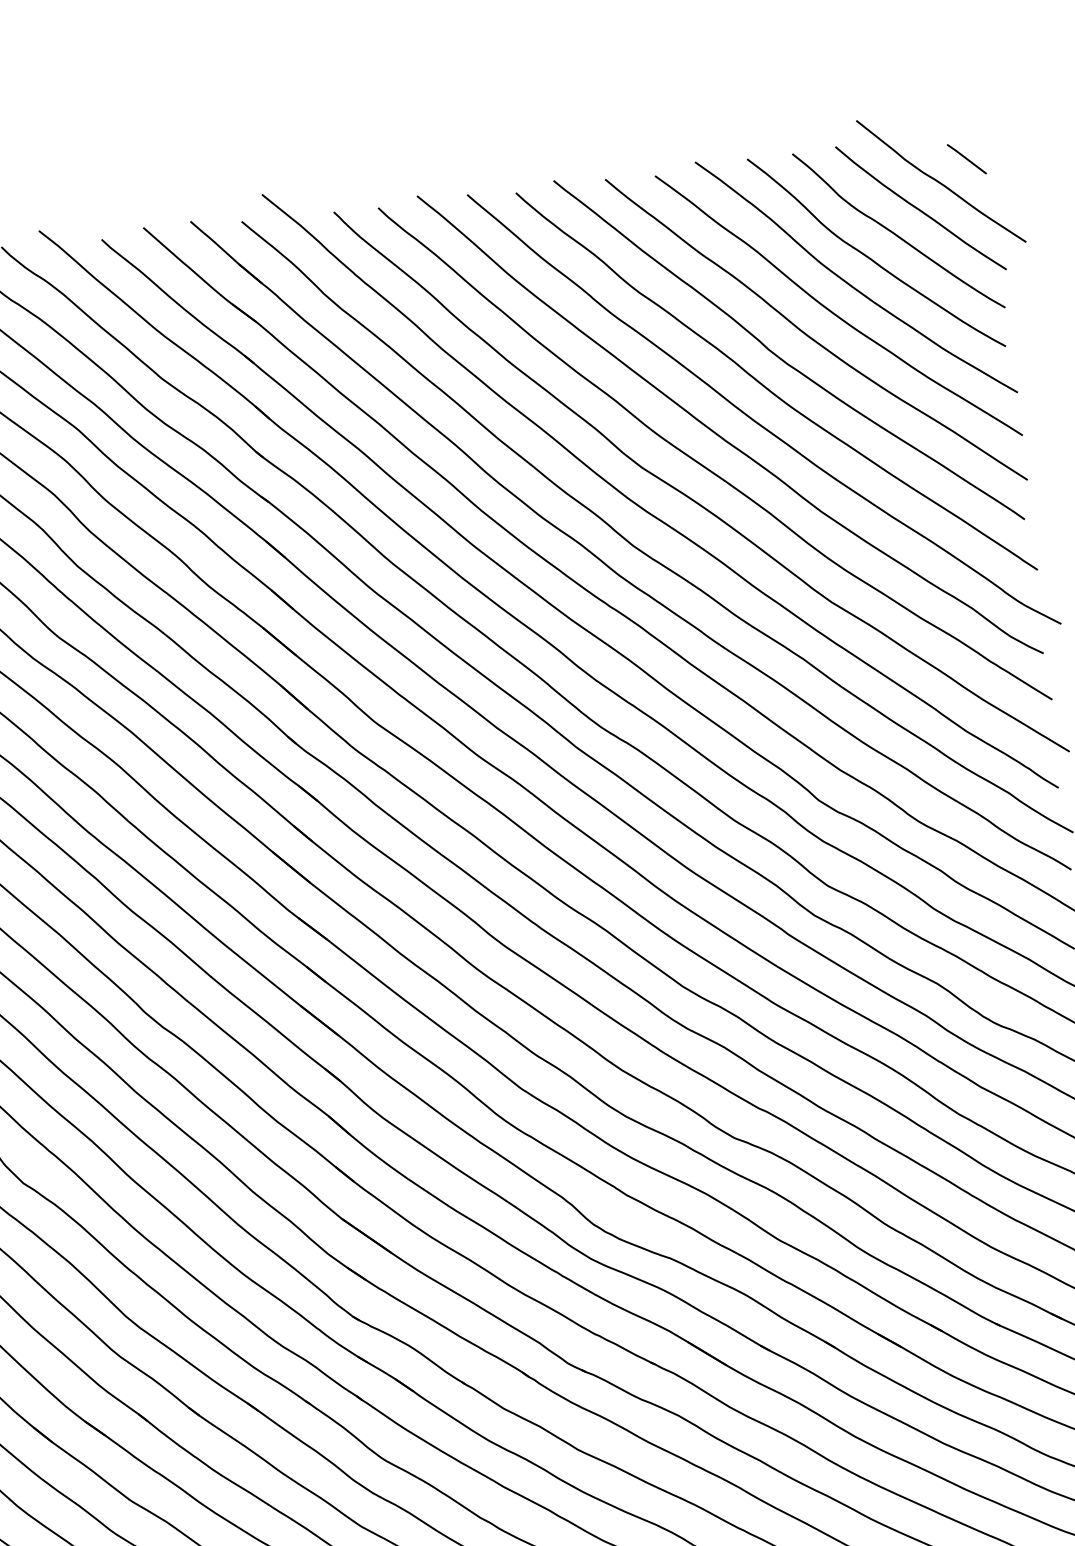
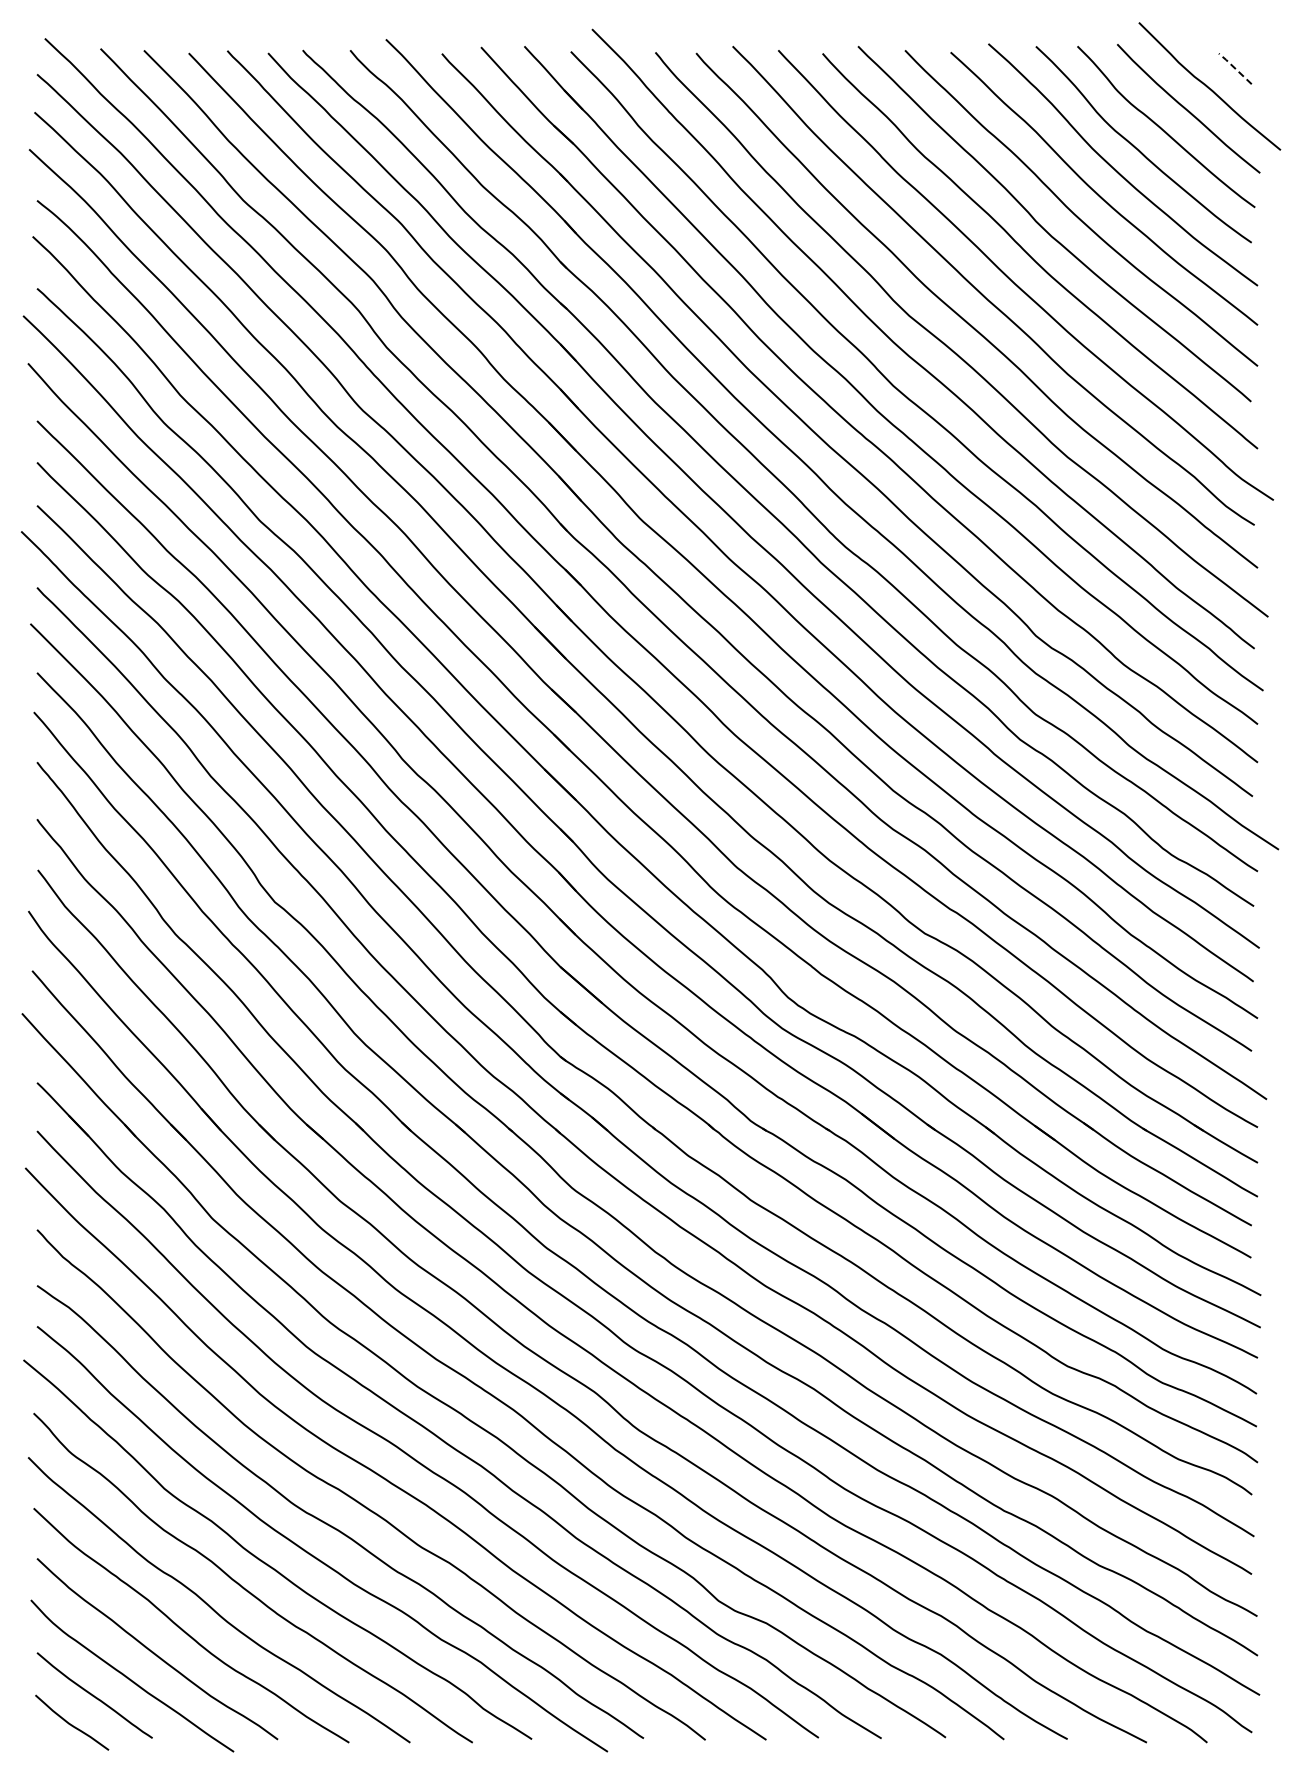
line: (965, 158) -> (1234, 68), solid -> dashed

